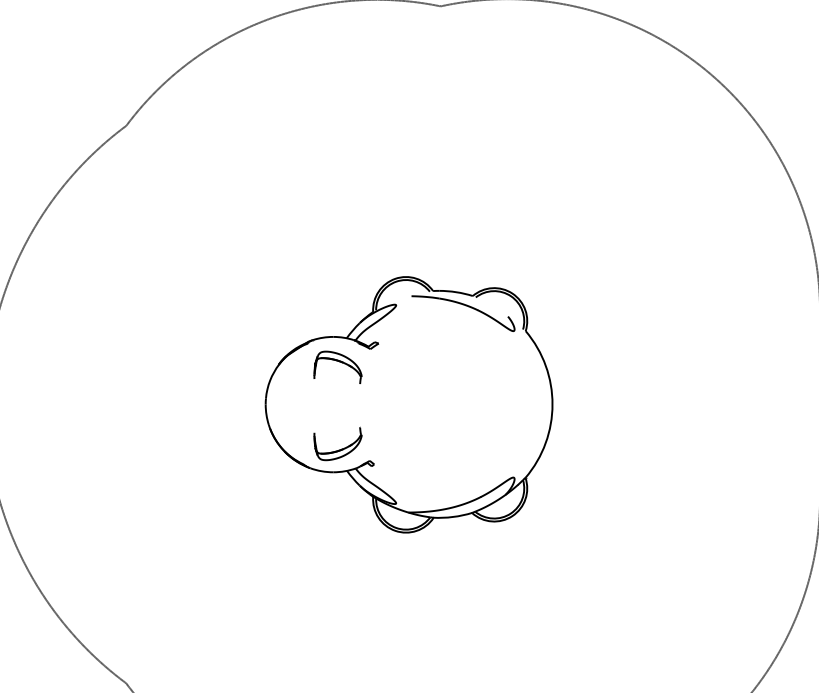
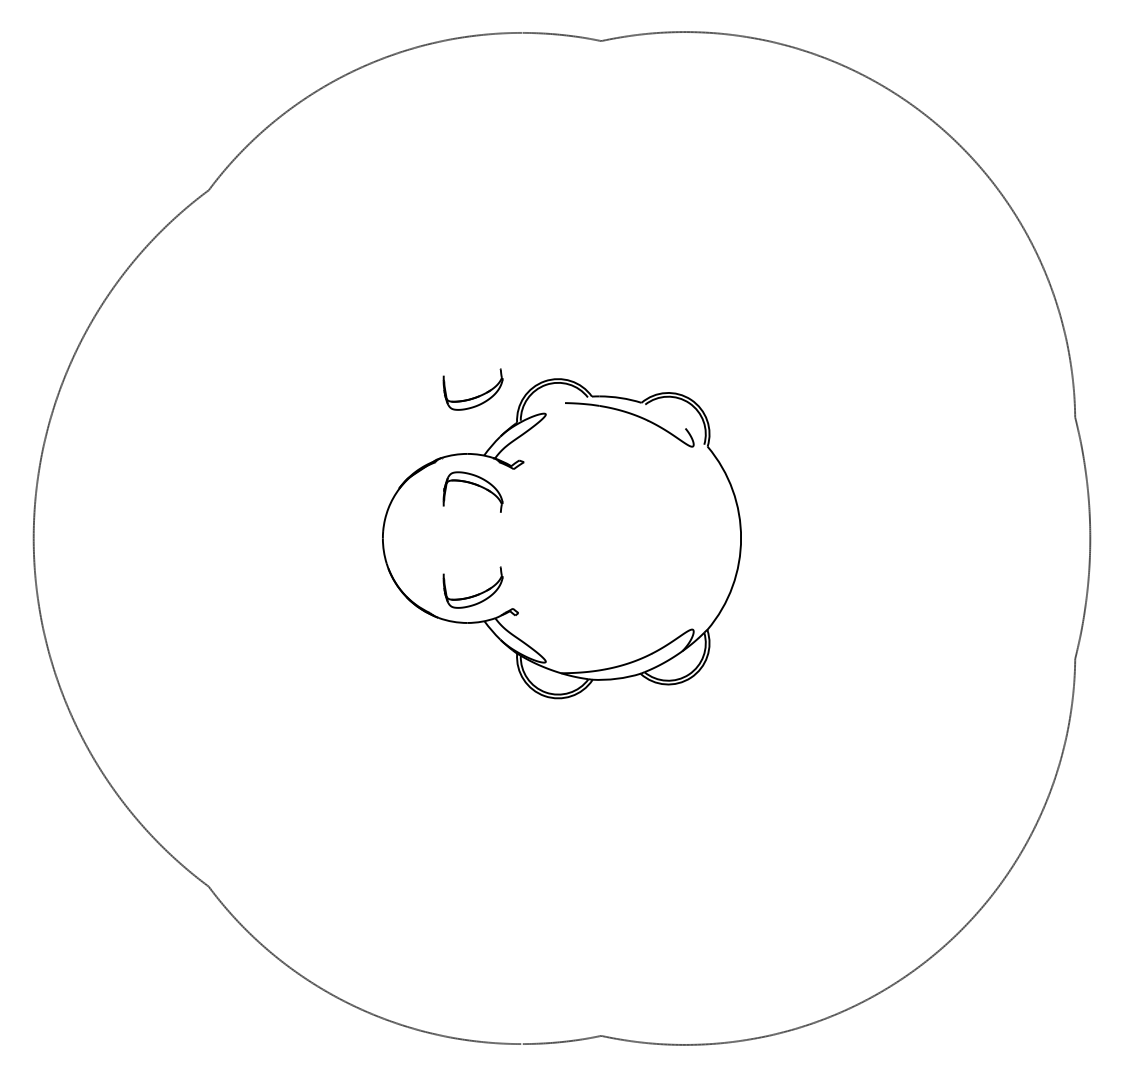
part: (339, 290) -> (475, 396), added

